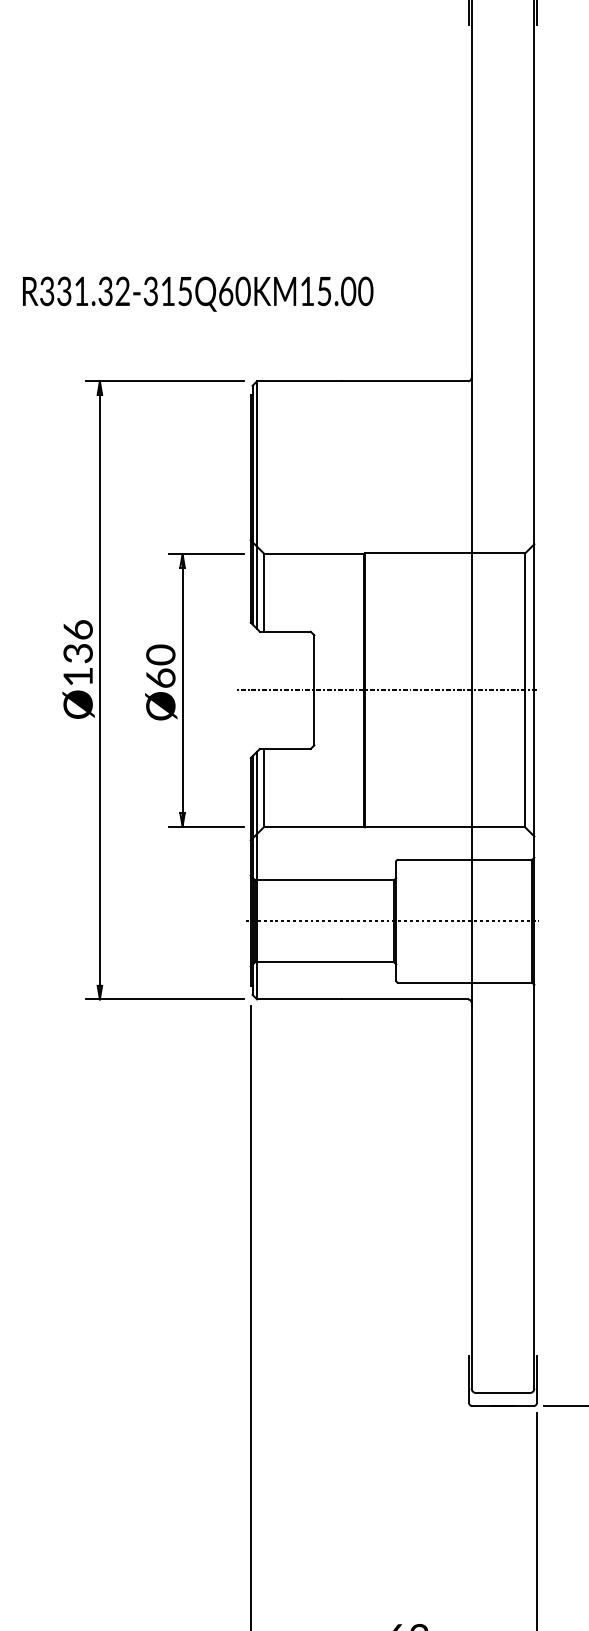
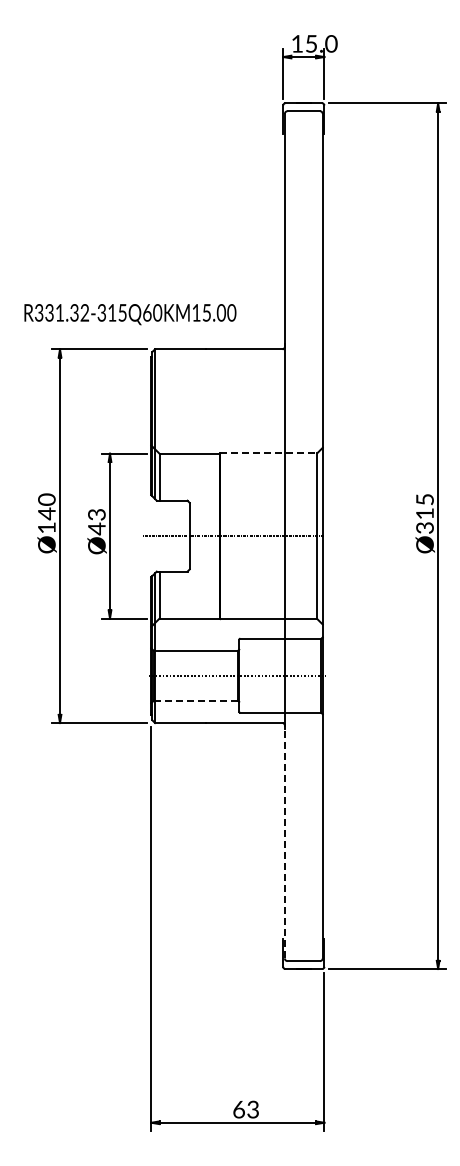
text: (198, 294) -> (130, 314), moved
line: (446, 553) -> (269, 453), solid -> dashed
text: (77, 641) -> (46, 506), Ø136 -> Ø140
text: (160, 666) -> (96, 521), Ø60 -> Ø43
line: (323, 962) -> (195, 700), solid -> dashed
line: (471, 1195) -> (284, 841), solid -> dashed

